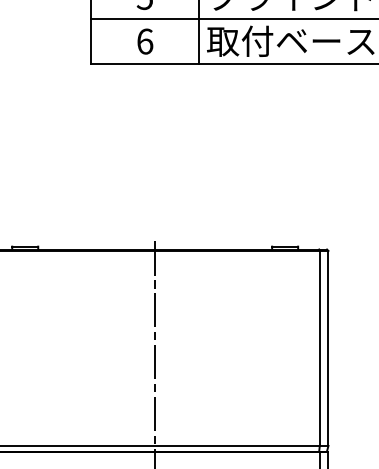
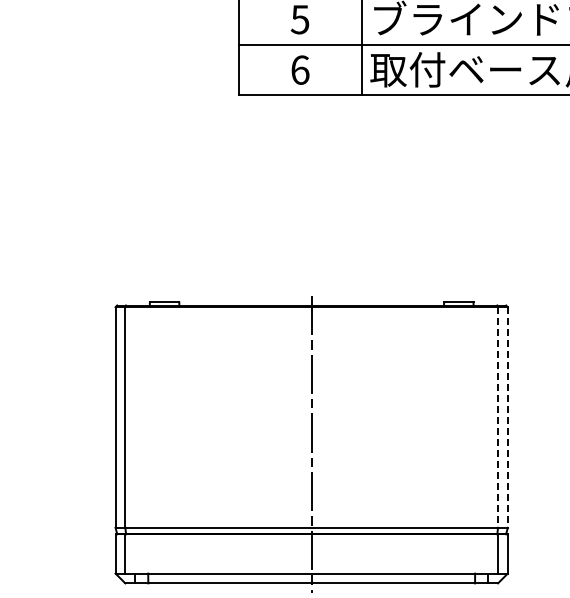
line: (320, 348) -> (498, 417), solid -> dashed
line: (328, 348) -> (507, 417), solid -> dashed

